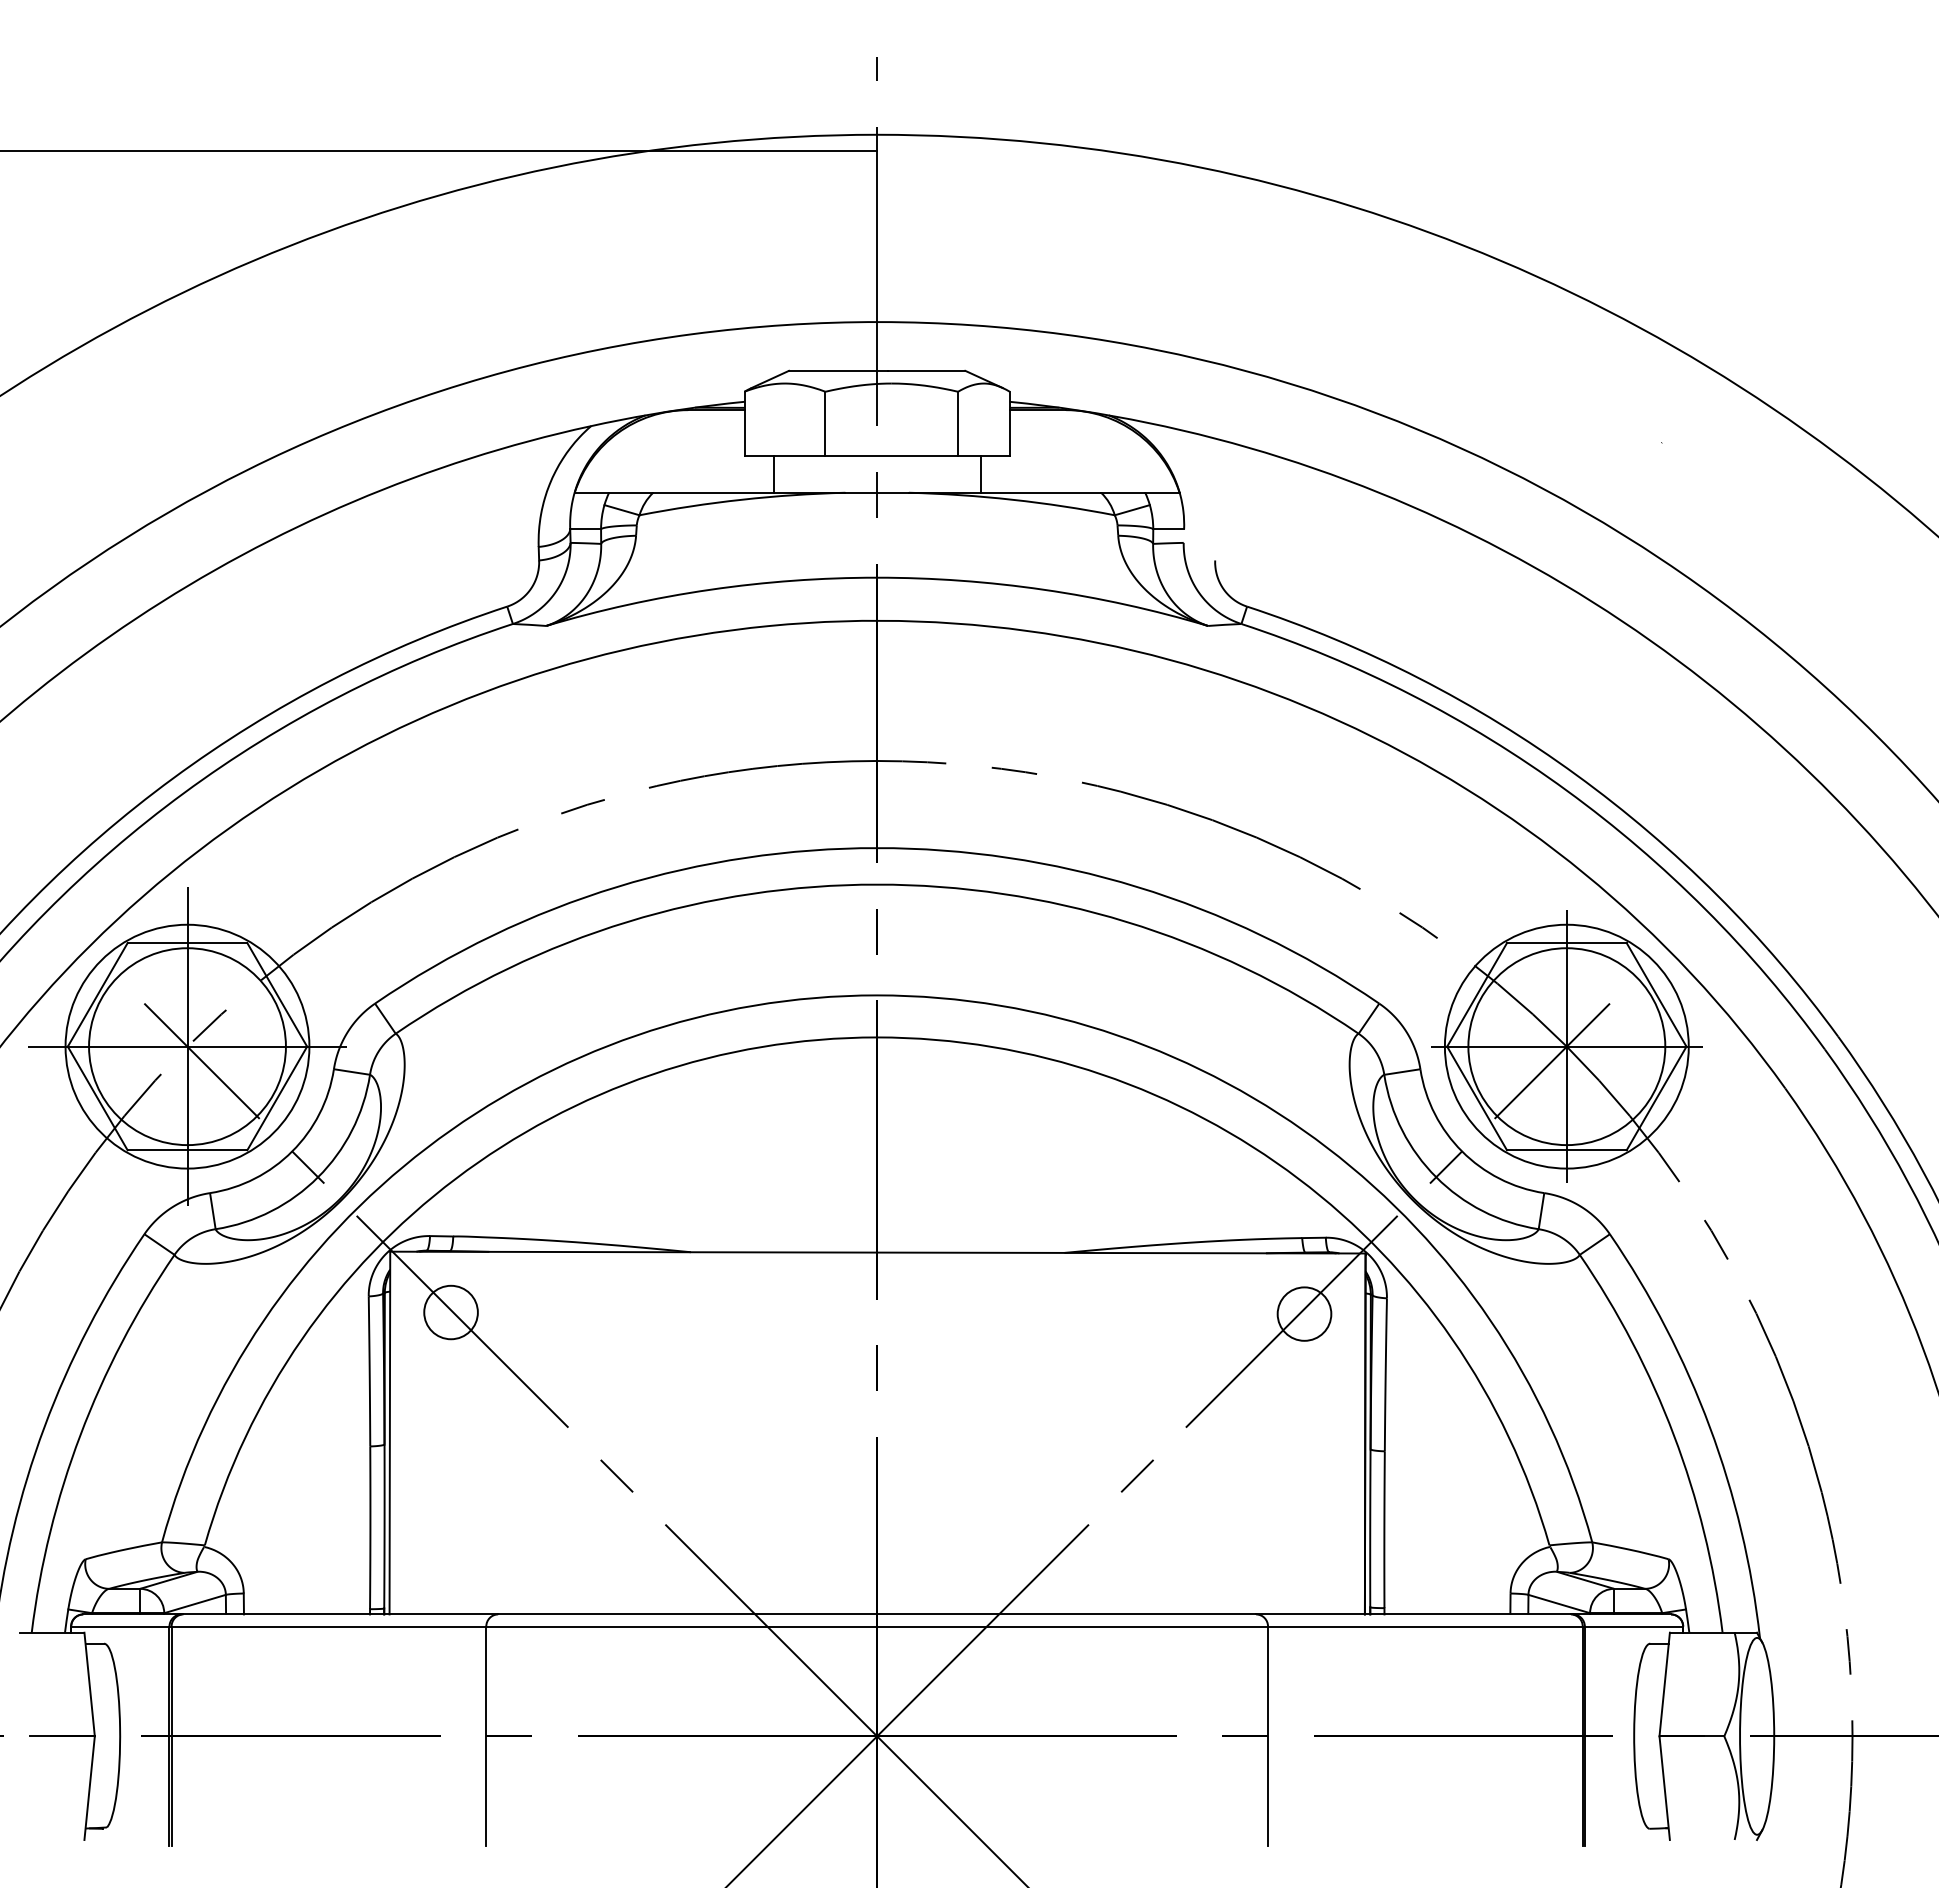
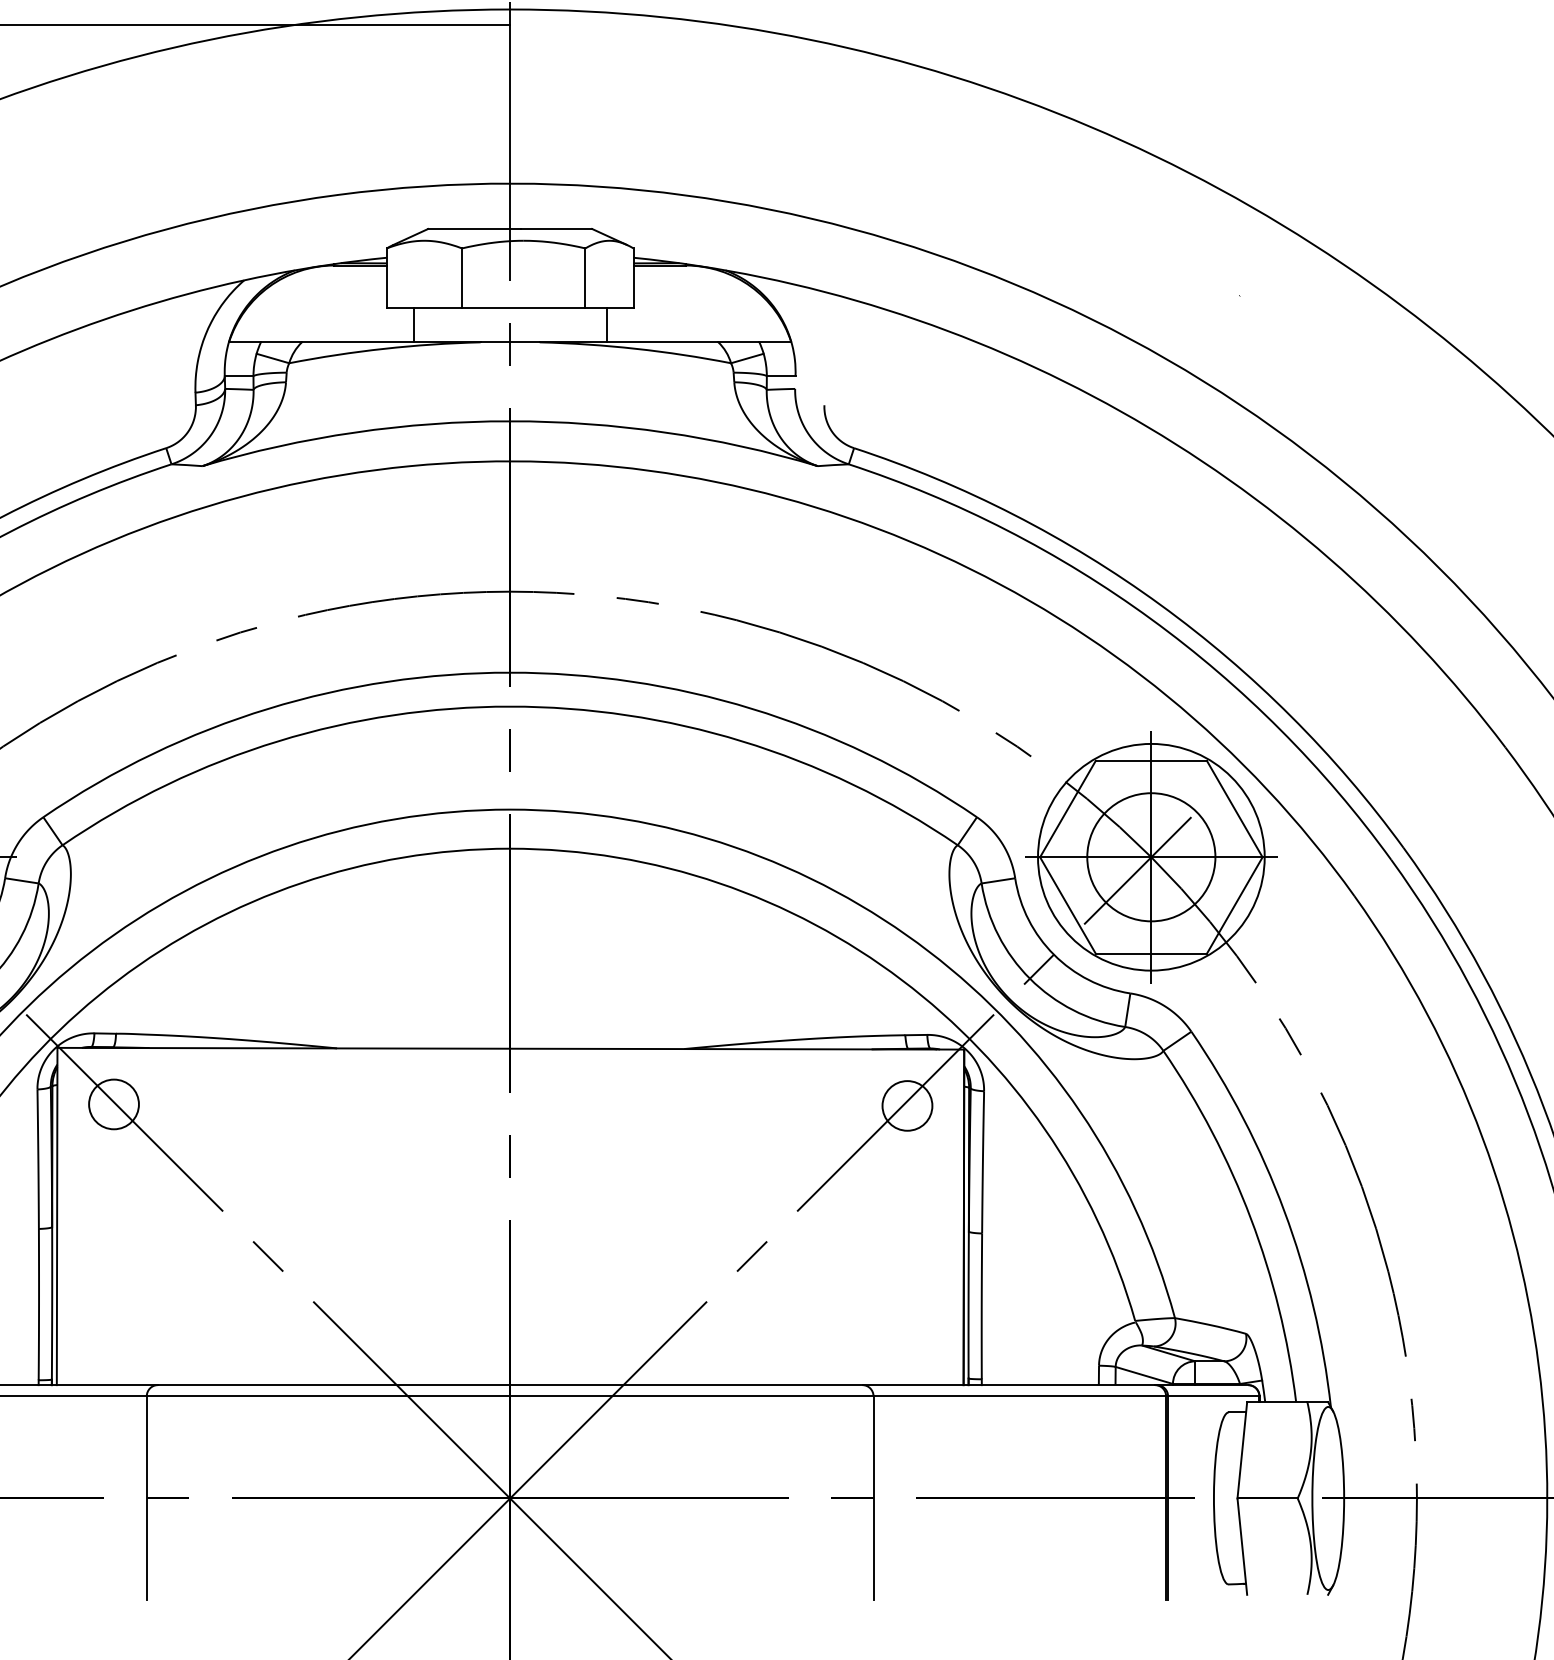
circle: (1566, 1046) -> (1151, 857), size x0.7

